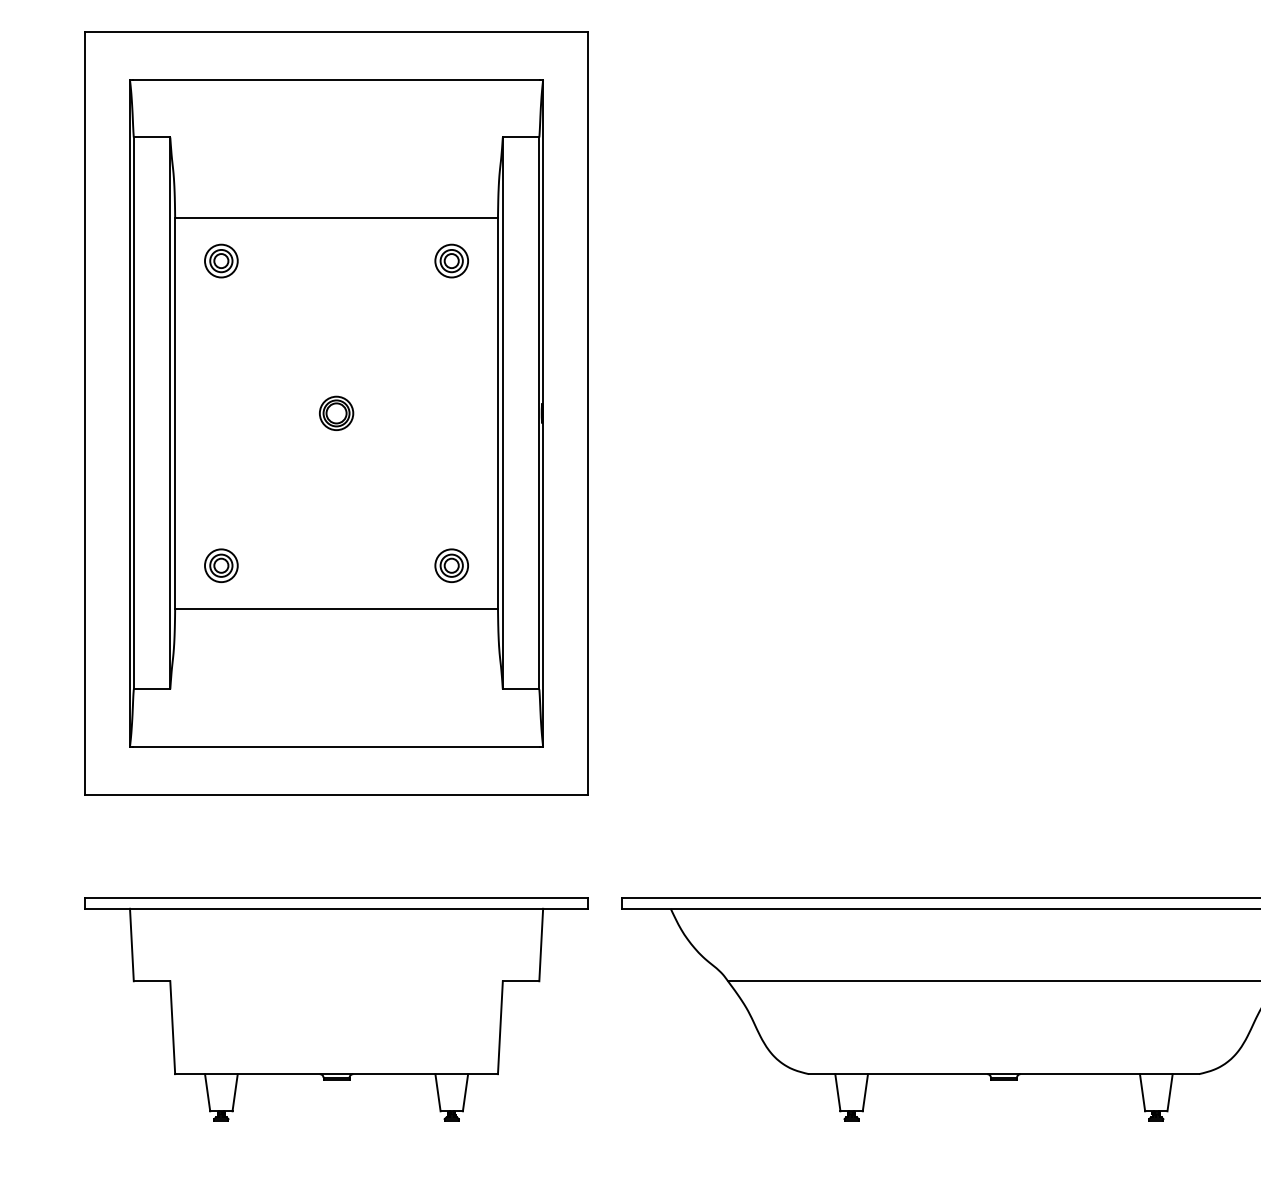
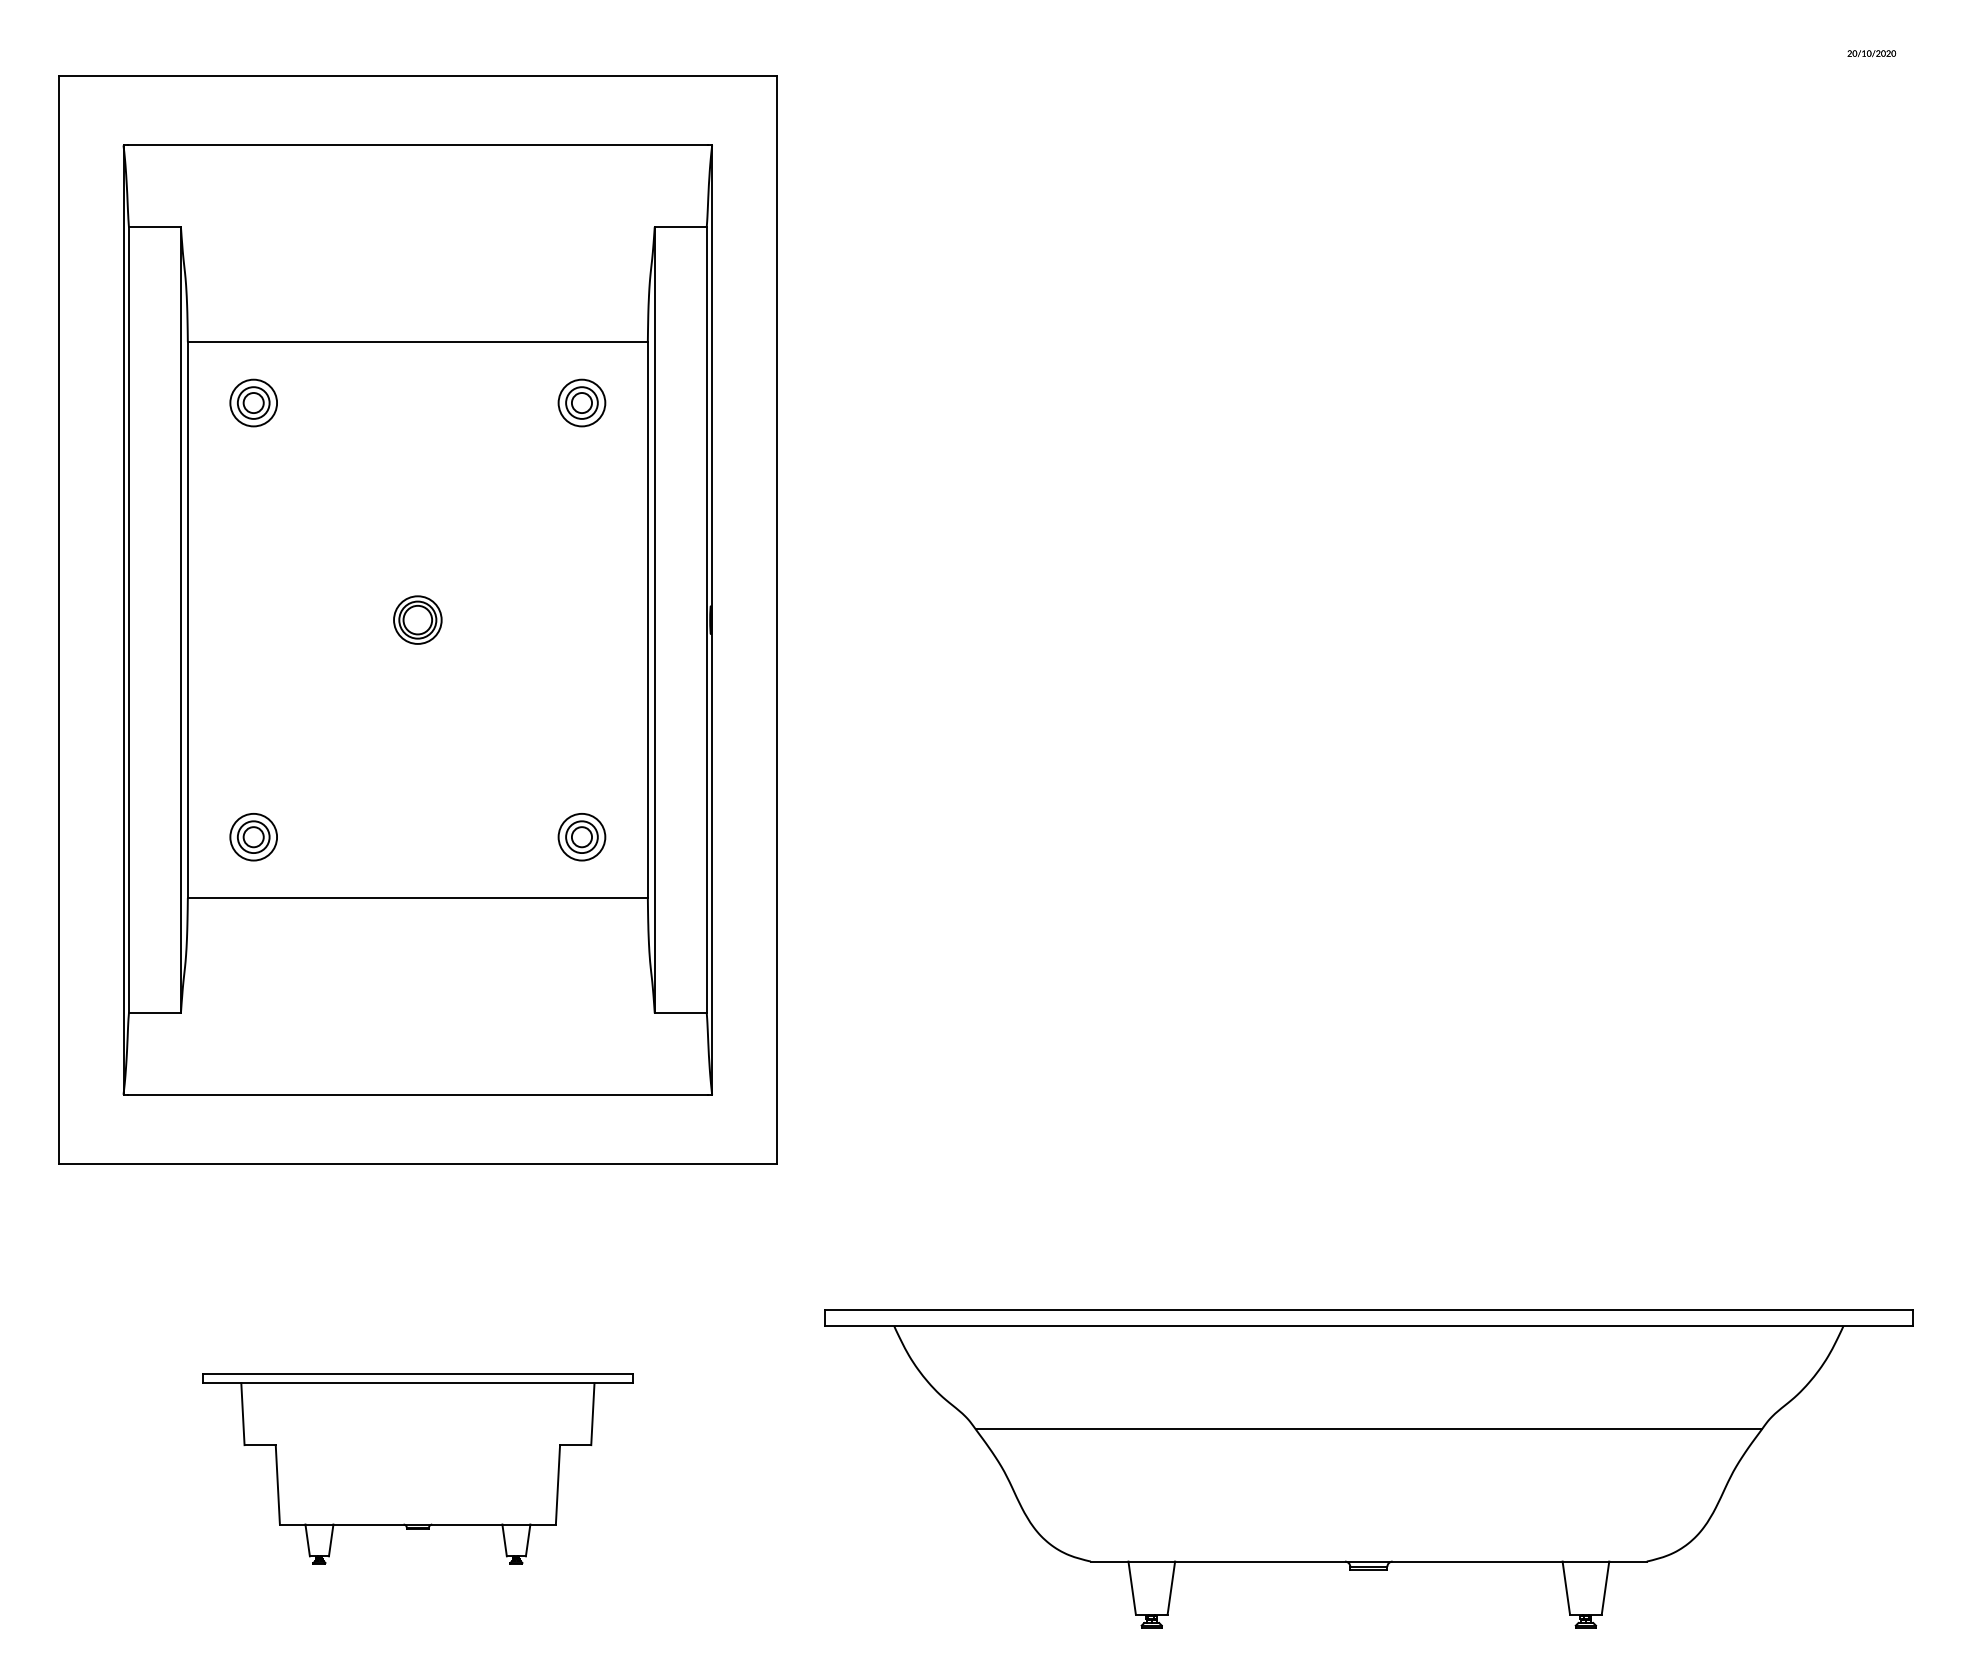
part: (336, 1008) -> (417, 1468), size x0.6

